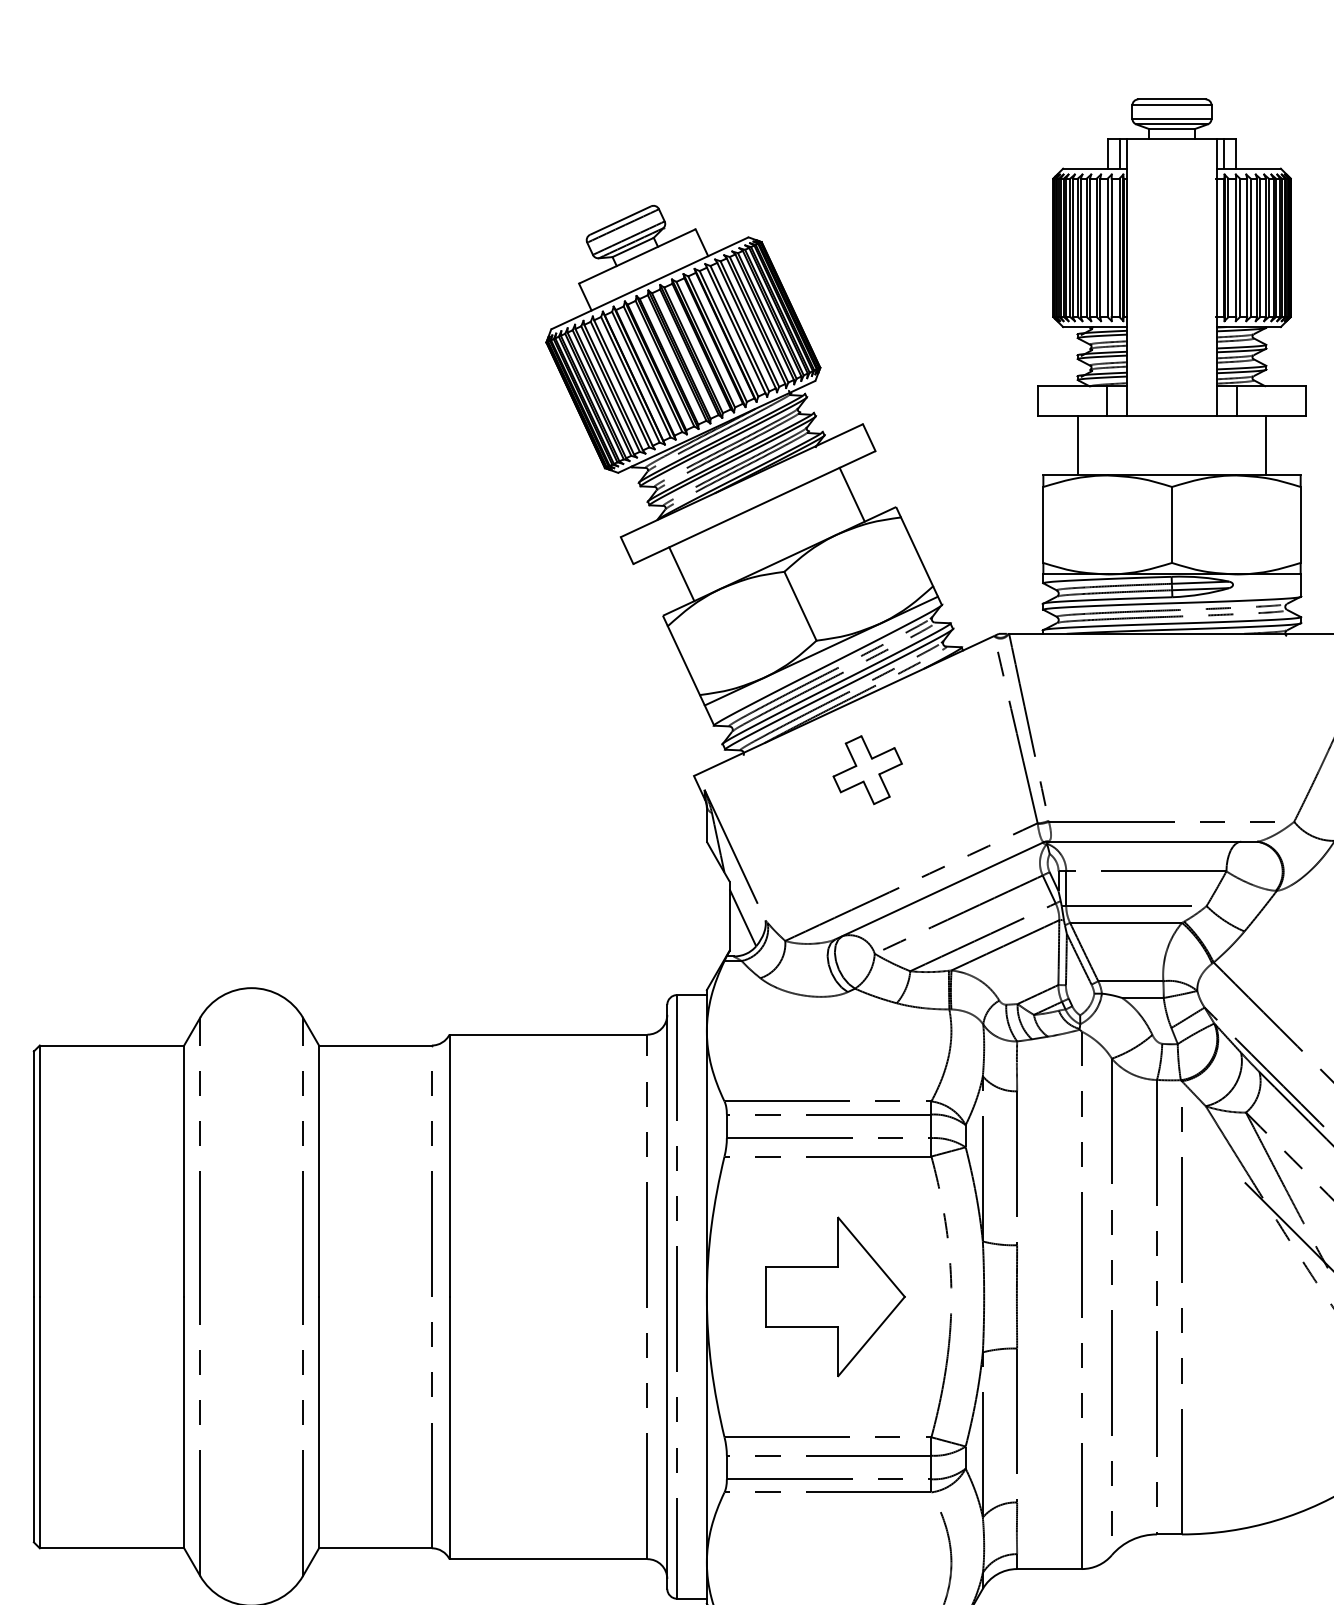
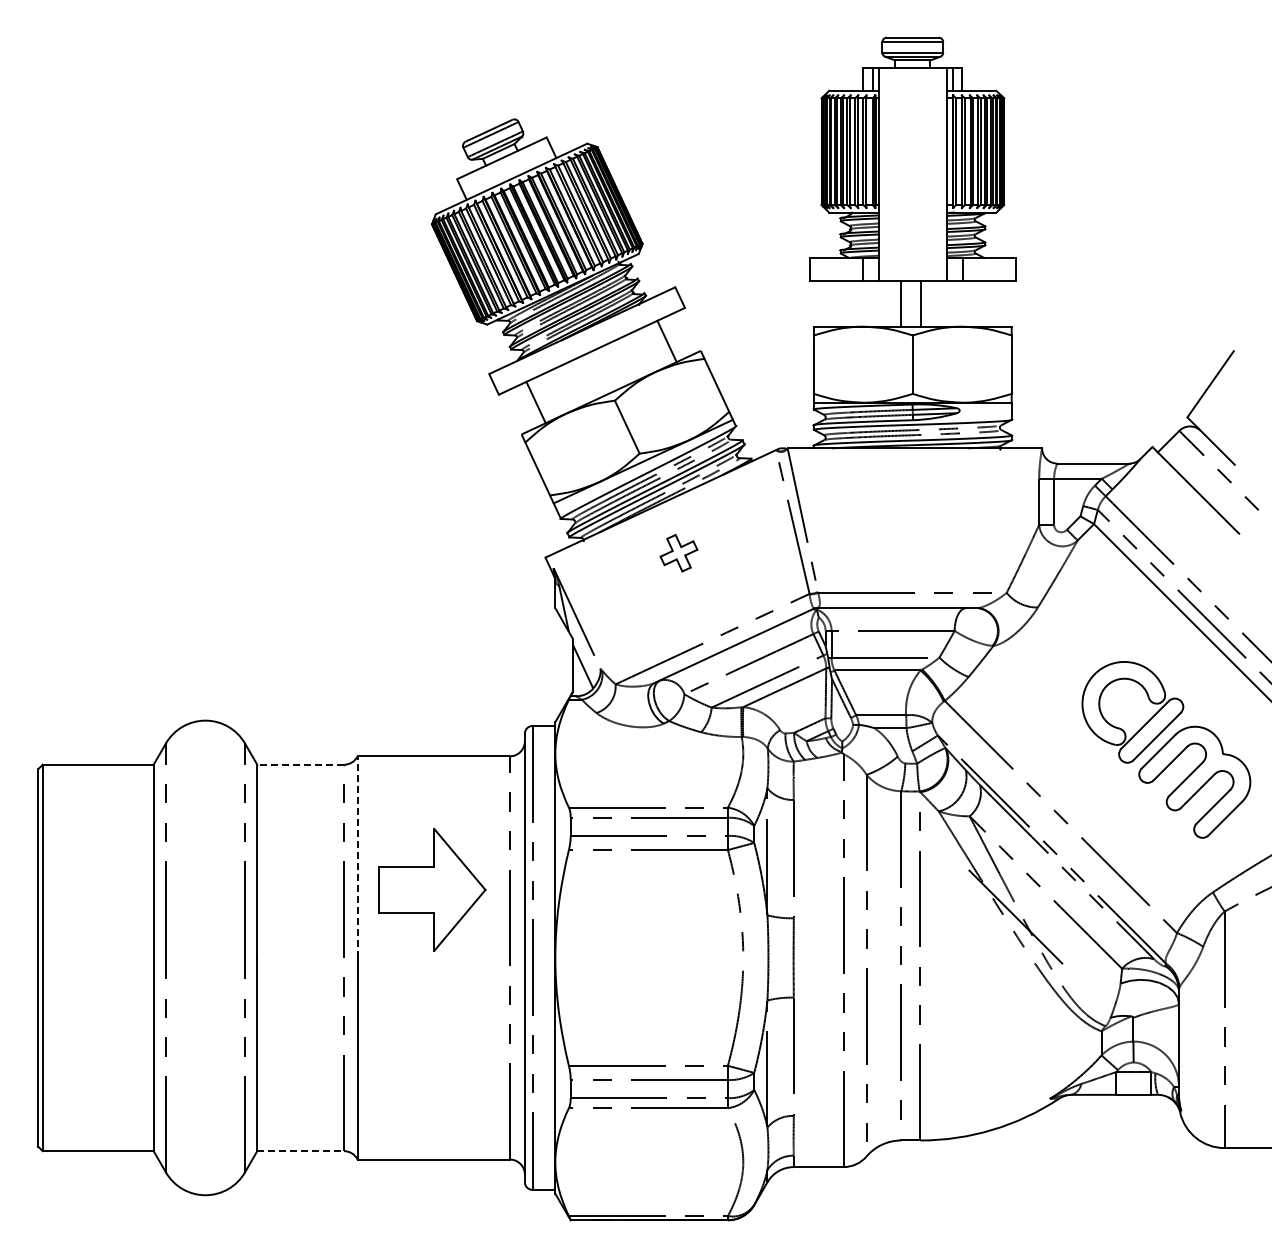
line: (1077, 445) -> (900, 303), moved
line: (1266, 445) -> (921, 303), moved
part: (867, 770) -> (678, 553), size x0.7
line: (375, 1045) -> (300, 764), solid -> dashed
line: (449, 1166) -> (357, 857), solid -> dashed
part: (835, 1296) -> (432, 889), moved
line: (376, 1548) -> (301, 1151), solid -> dashed

